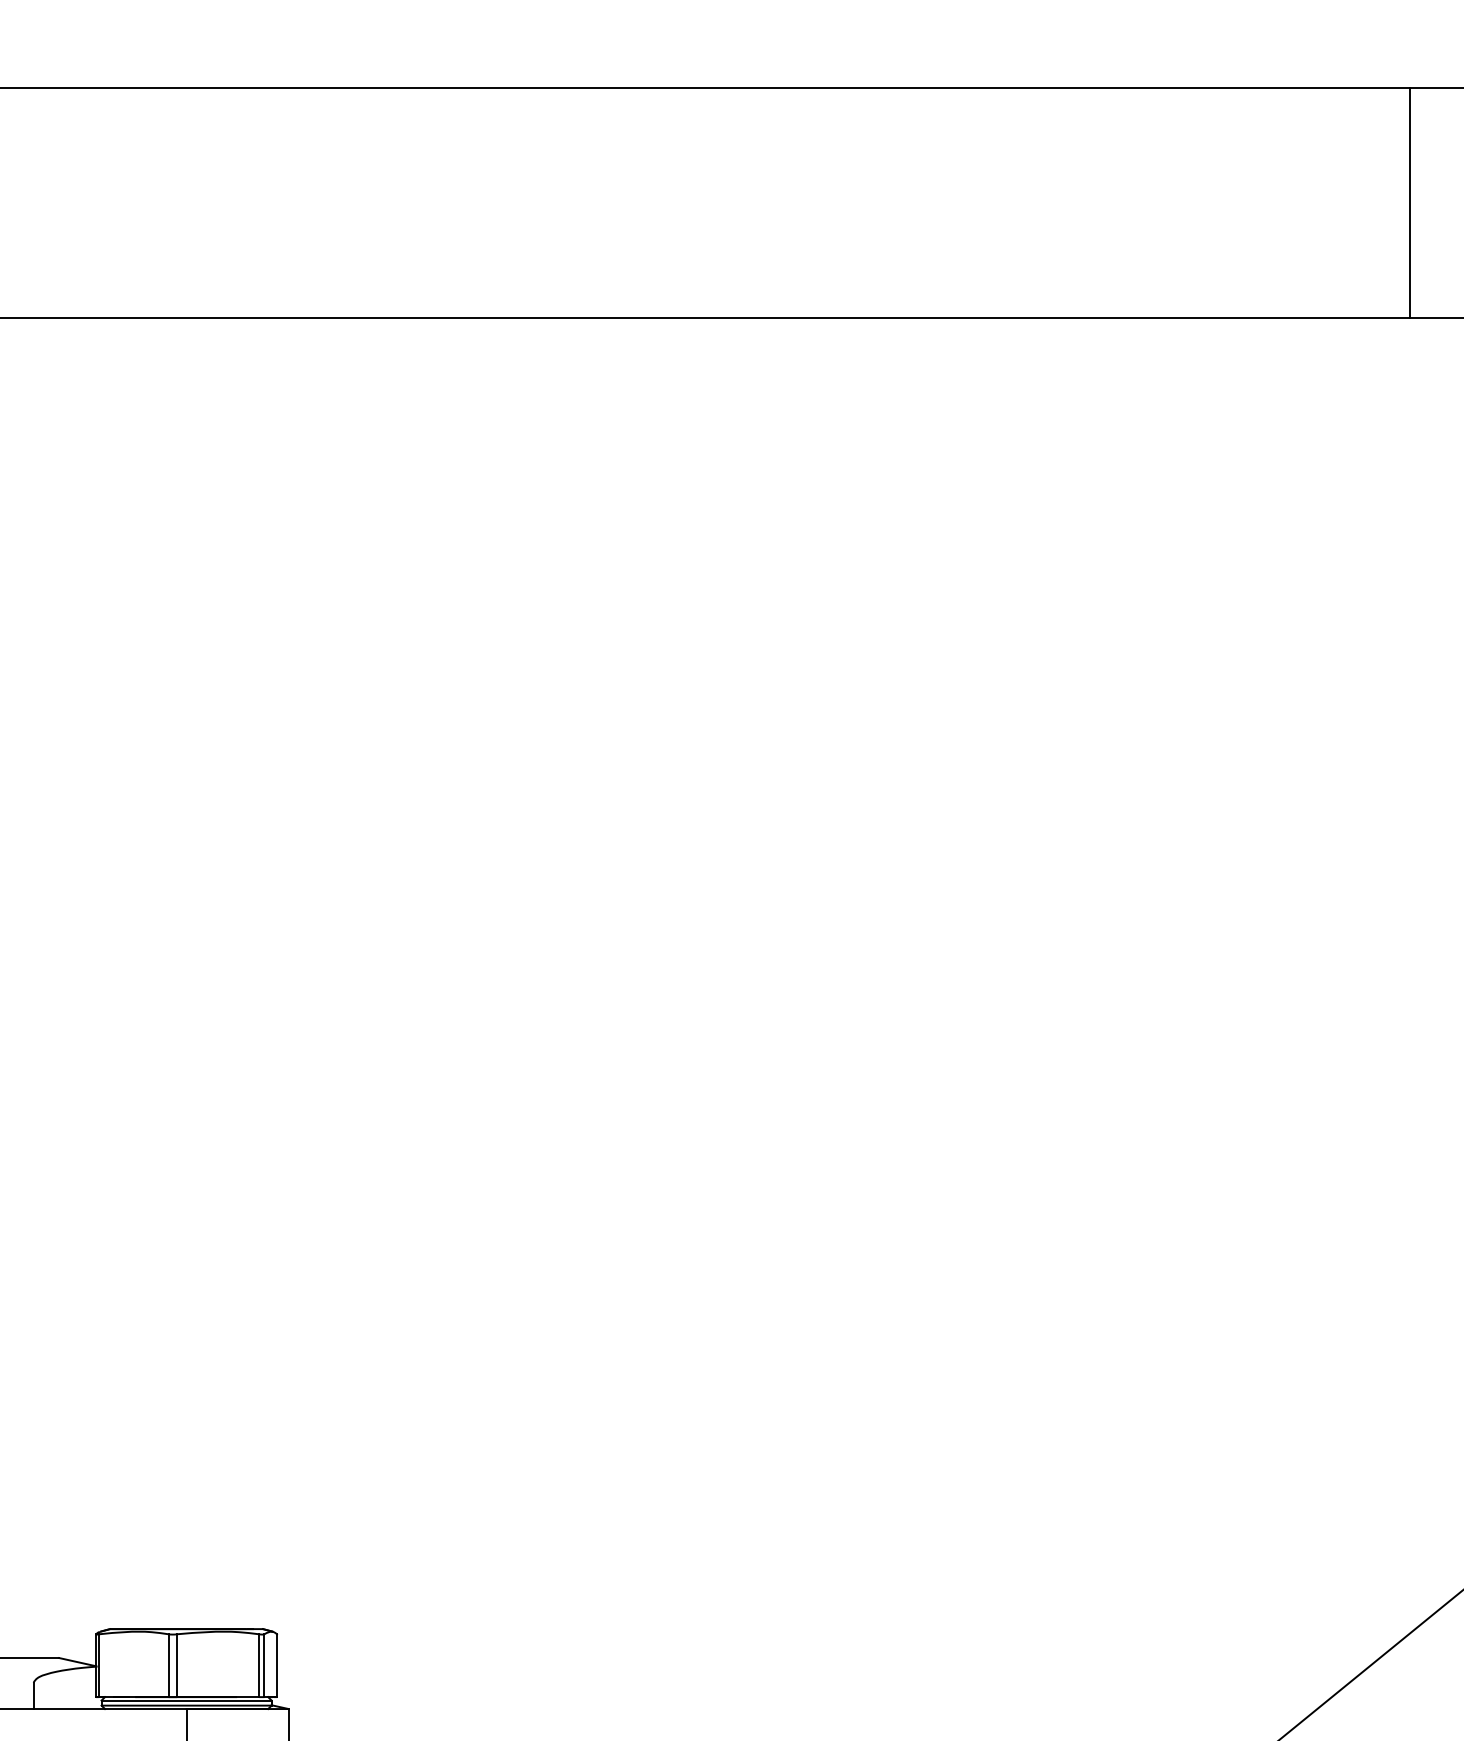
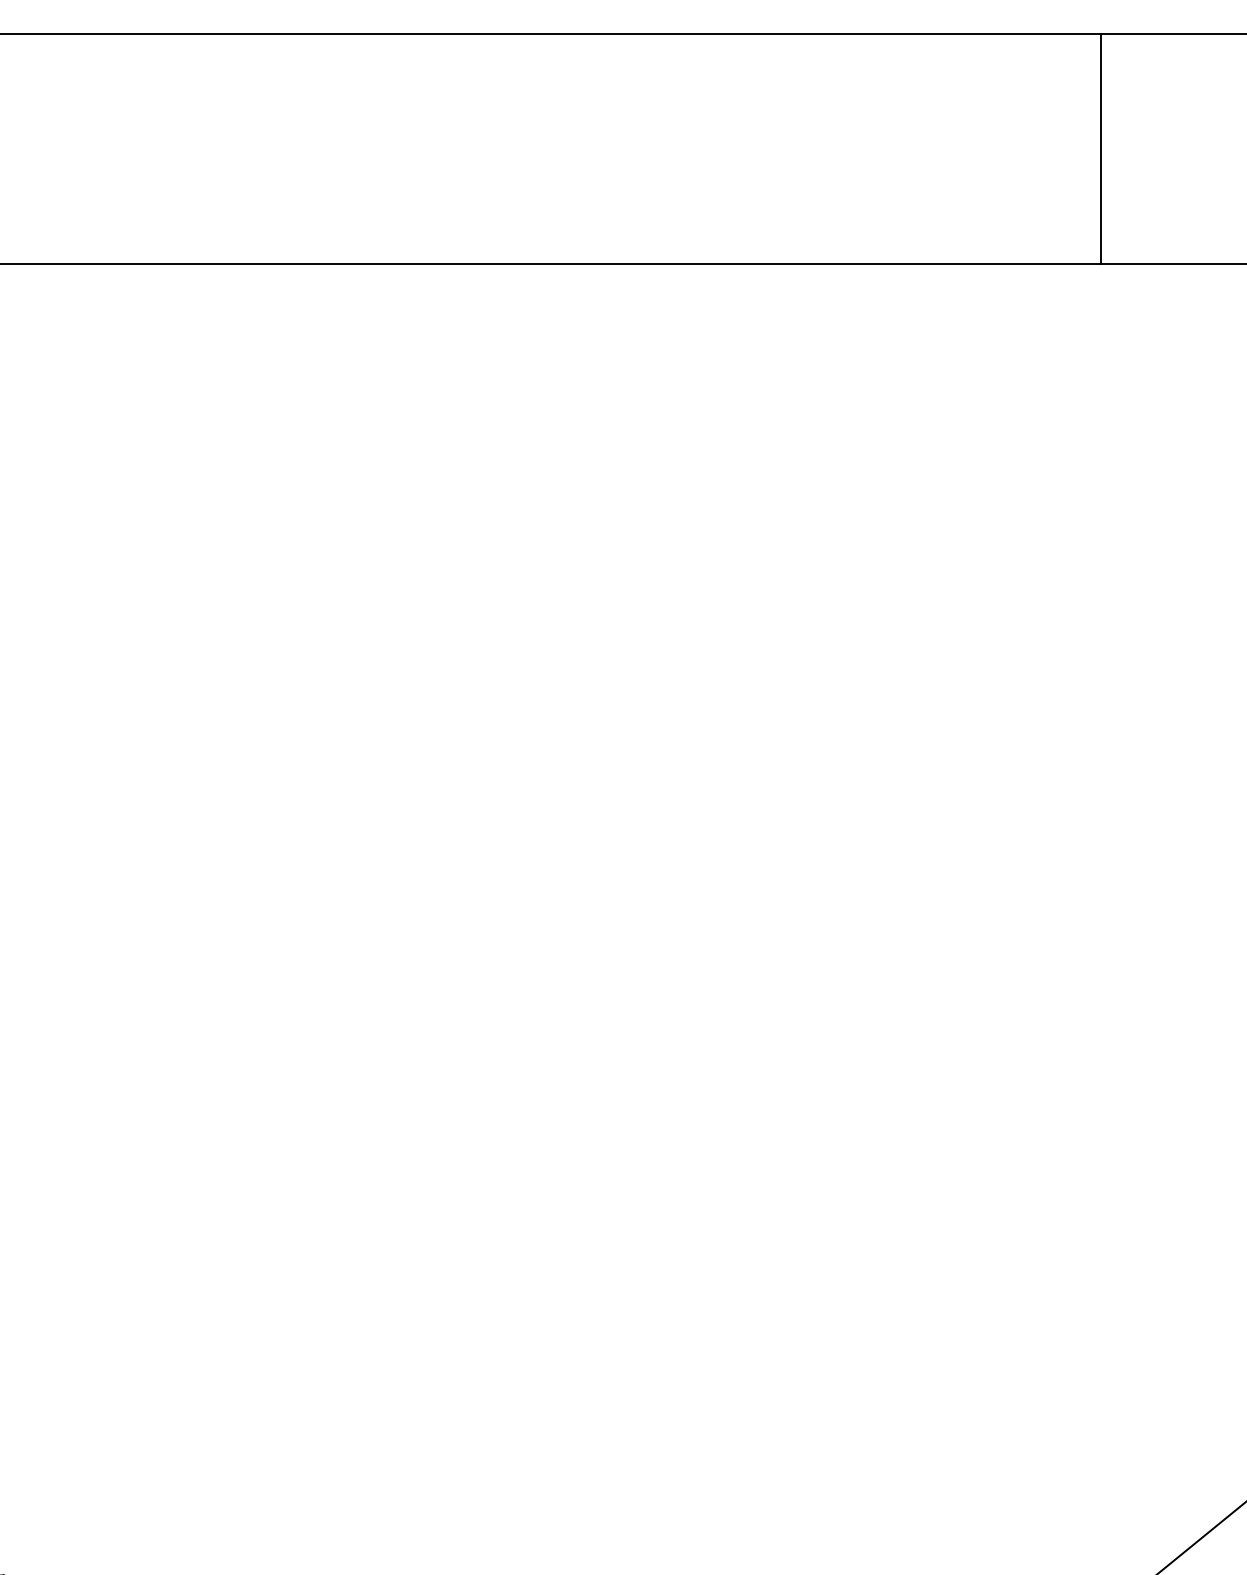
line: (1410, 202) -> (1101, 148), moved

